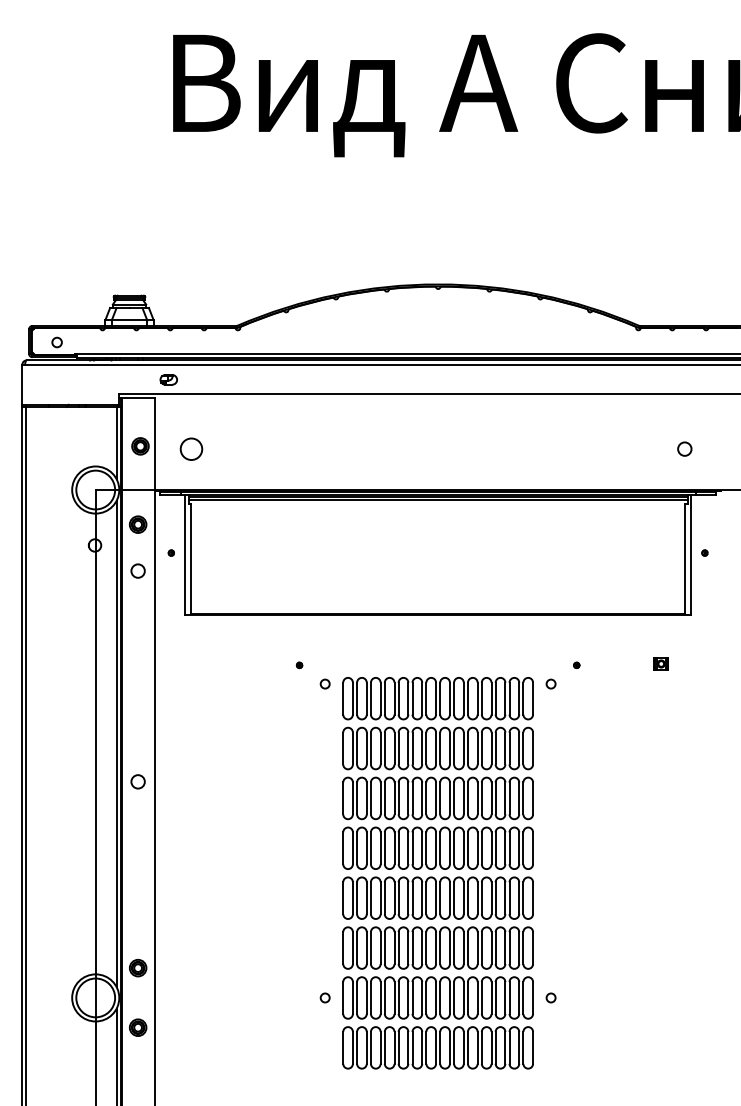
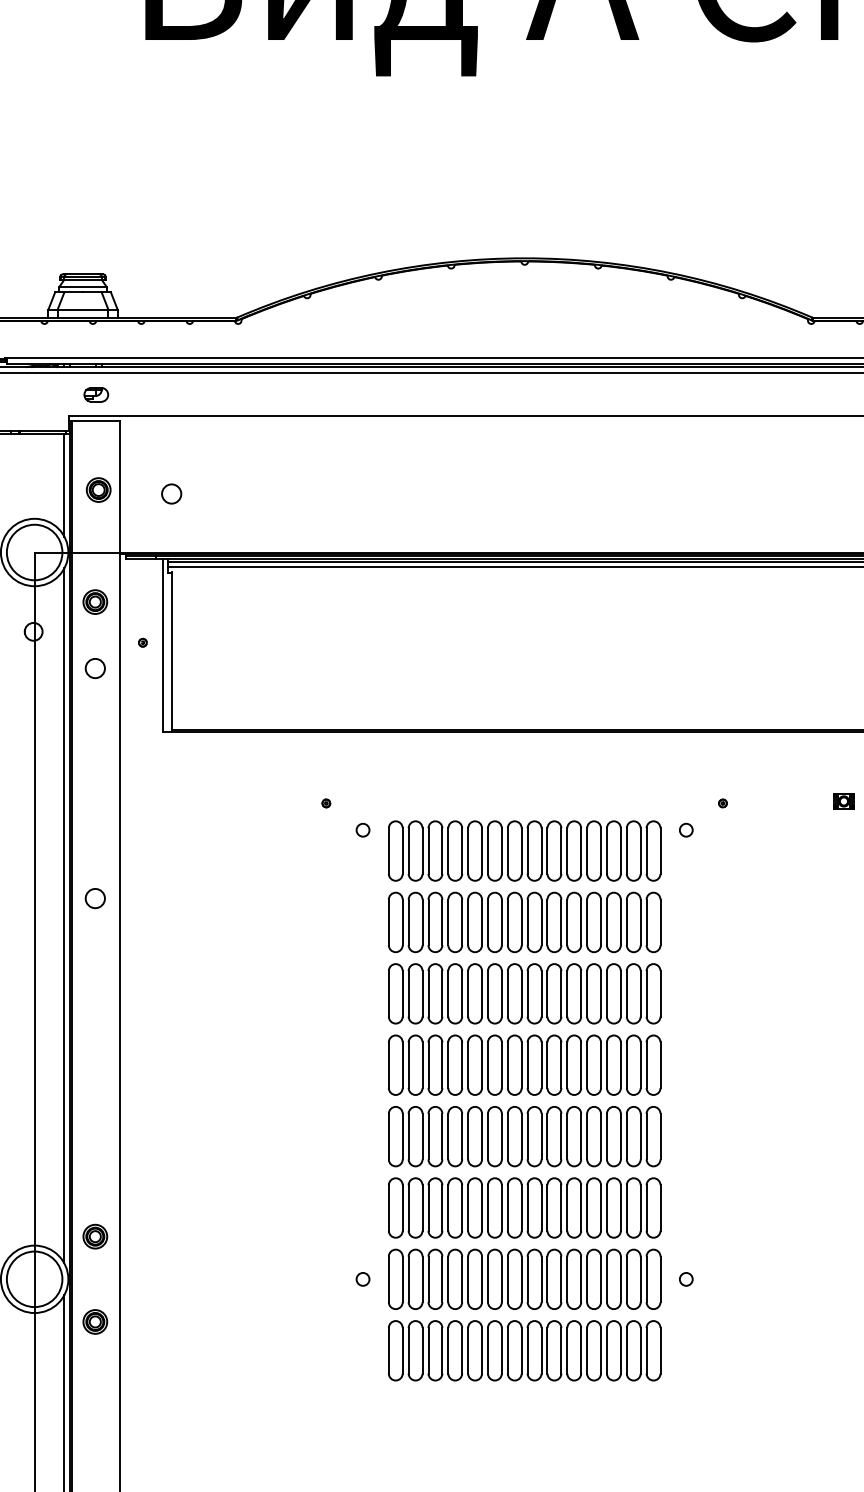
part: (168, 379) -> (95, 394), moved
circle: (191, 448) -> (171, 493), size x0.62
circle: (137, 781) -> (94, 898), moved

